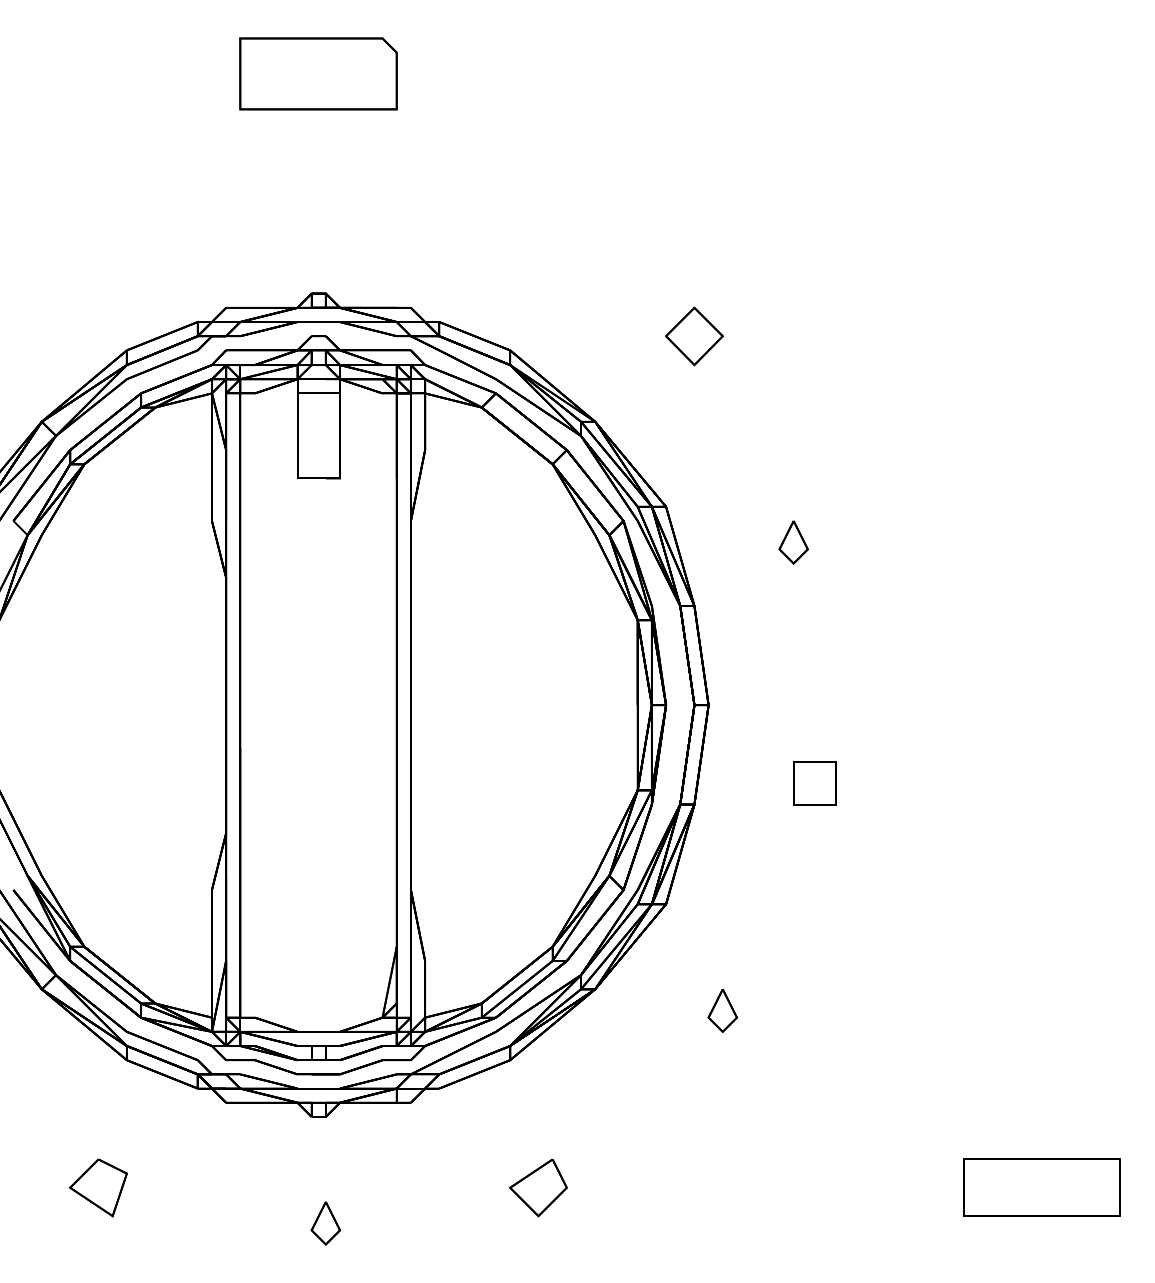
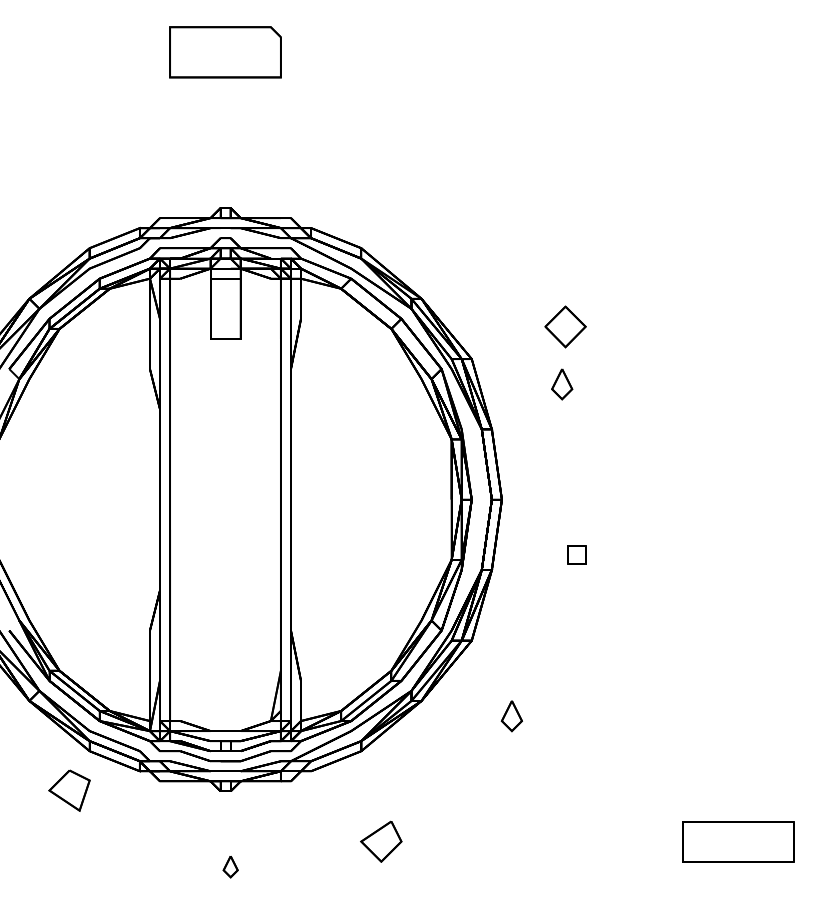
part: (694, 336) -> (565, 326), moved
part: (814, 783) -> (576, 555), size x0.6
part: (97, 1187) -> (68, 790), moved
part: (325, 1223) -> (230, 866), size x0.7

